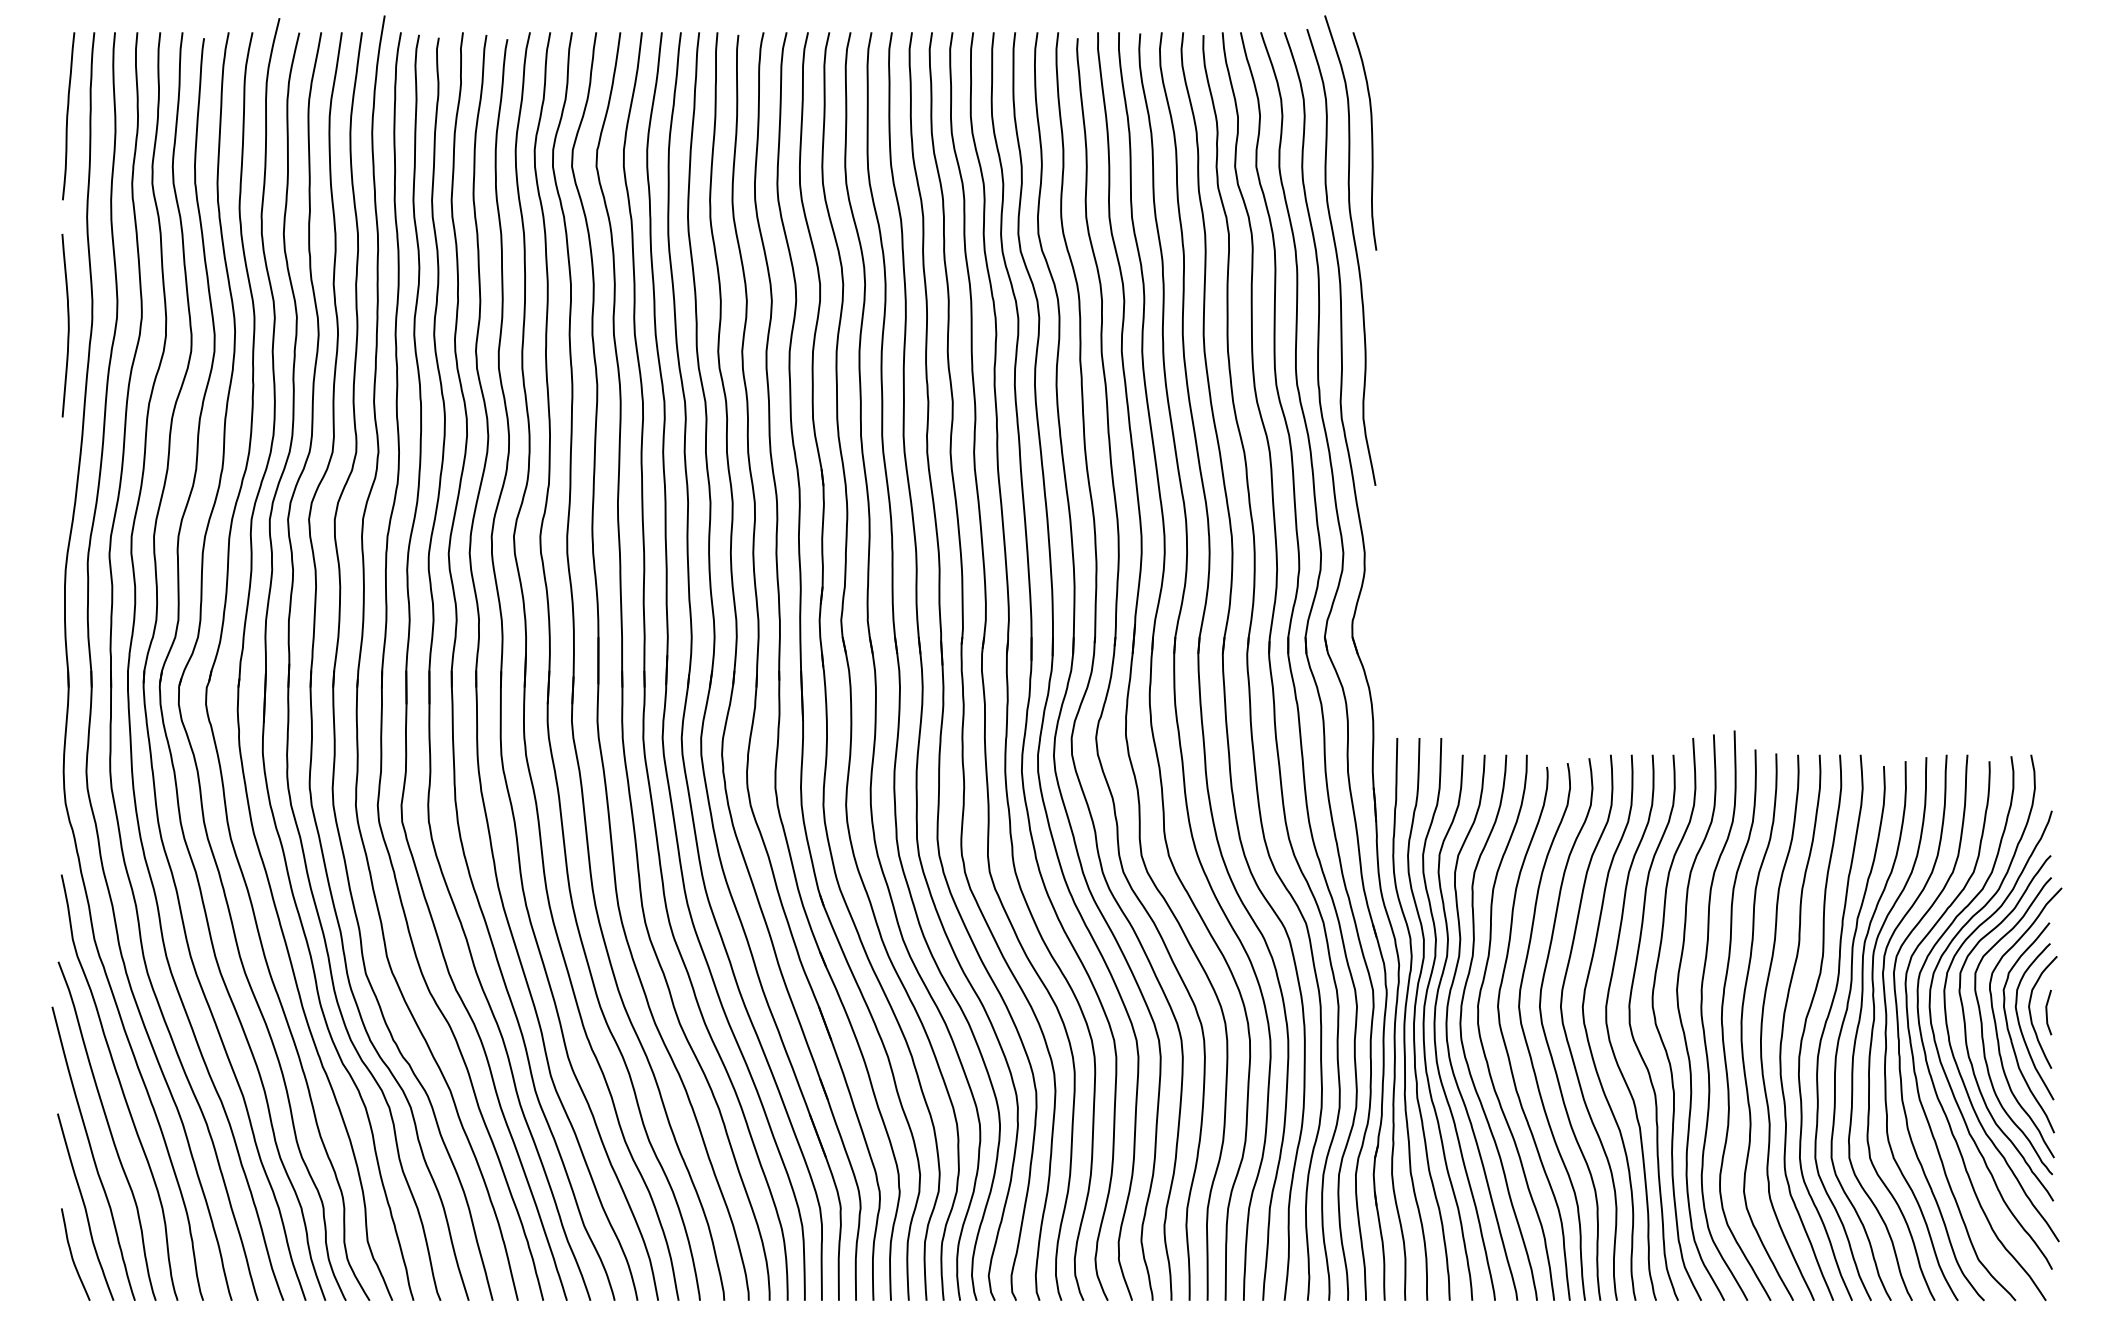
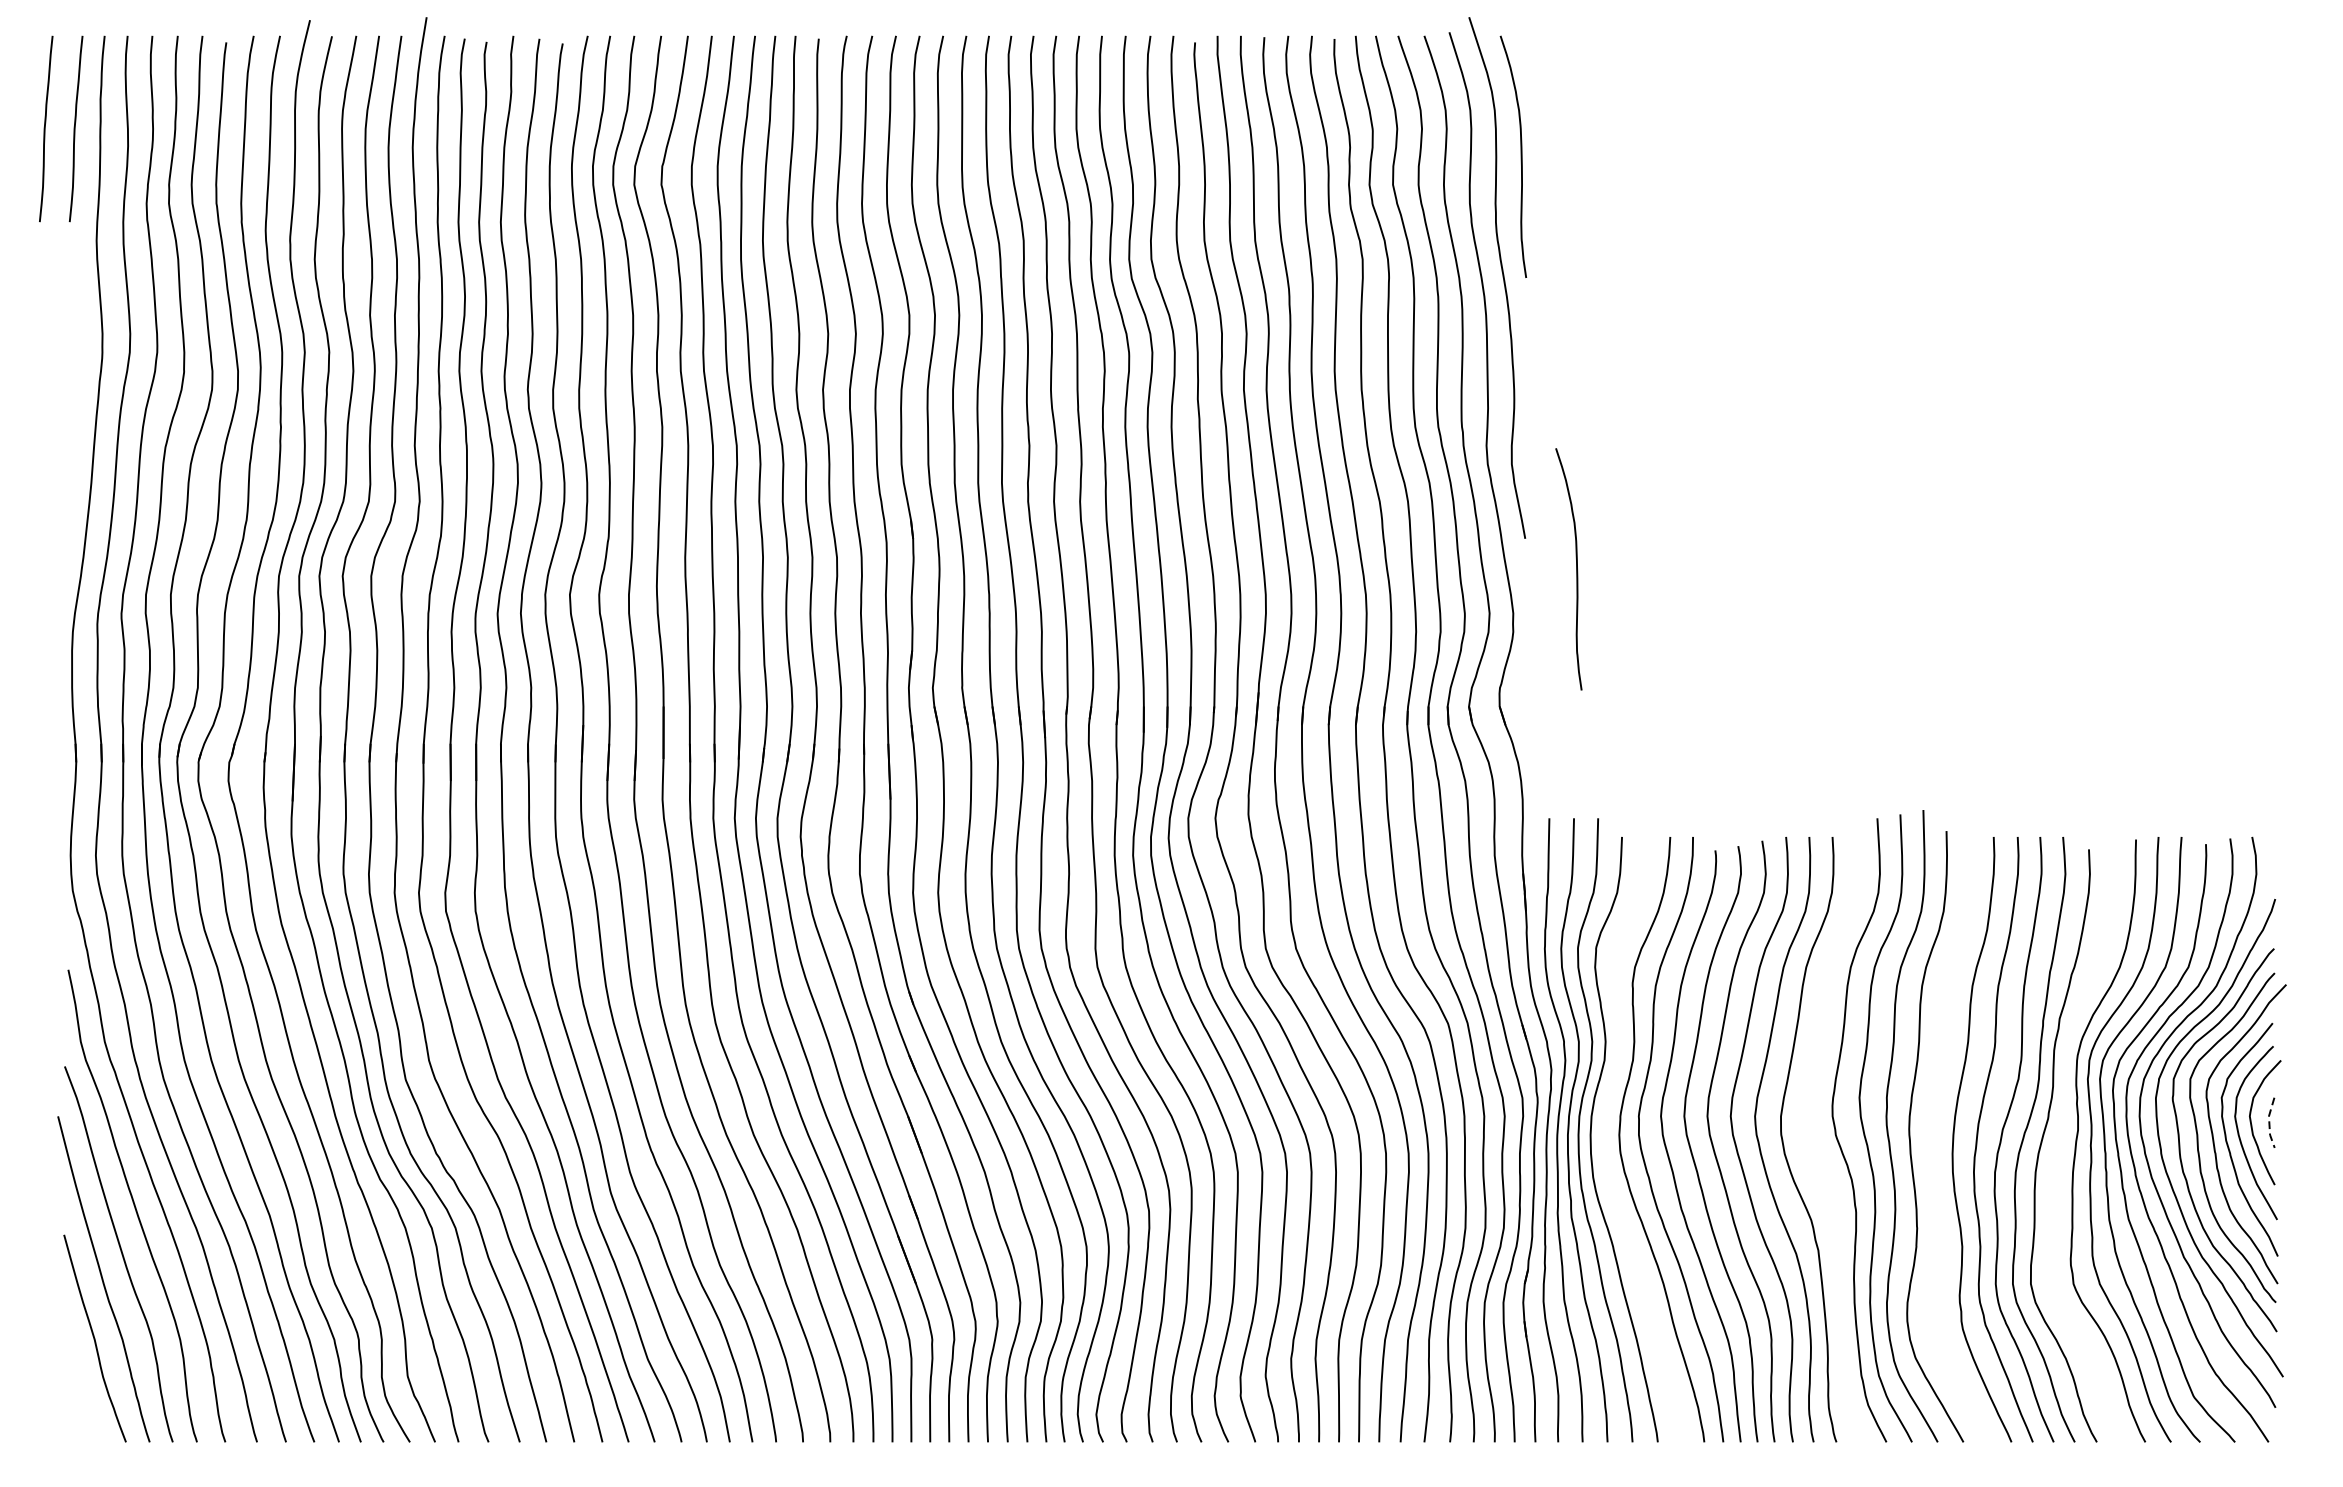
curve: (41, 116) -> (46, 129), added
curve: (67, 325) -> (74, 360), removed
curve: (1421, 513) -> (1576, 569), added
line: (2046, 1012) -> (2269, 1122), solid -> dashed
curve: (1859, 1025) -> (2061, 1137), removed
curve: (1742, 1026) -> (1932, 1138), removed
curve: (1447, 1027) -> (1605, 1139), removed
curve: (1633, 1034) -> (1811, 1147), removed
curve: (72, 1254) -> (80, 1391), removed

